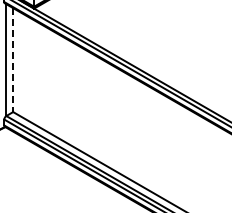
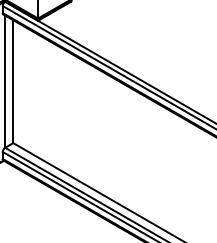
line: (12, 60) -> (12, 82), dashed -> solid

